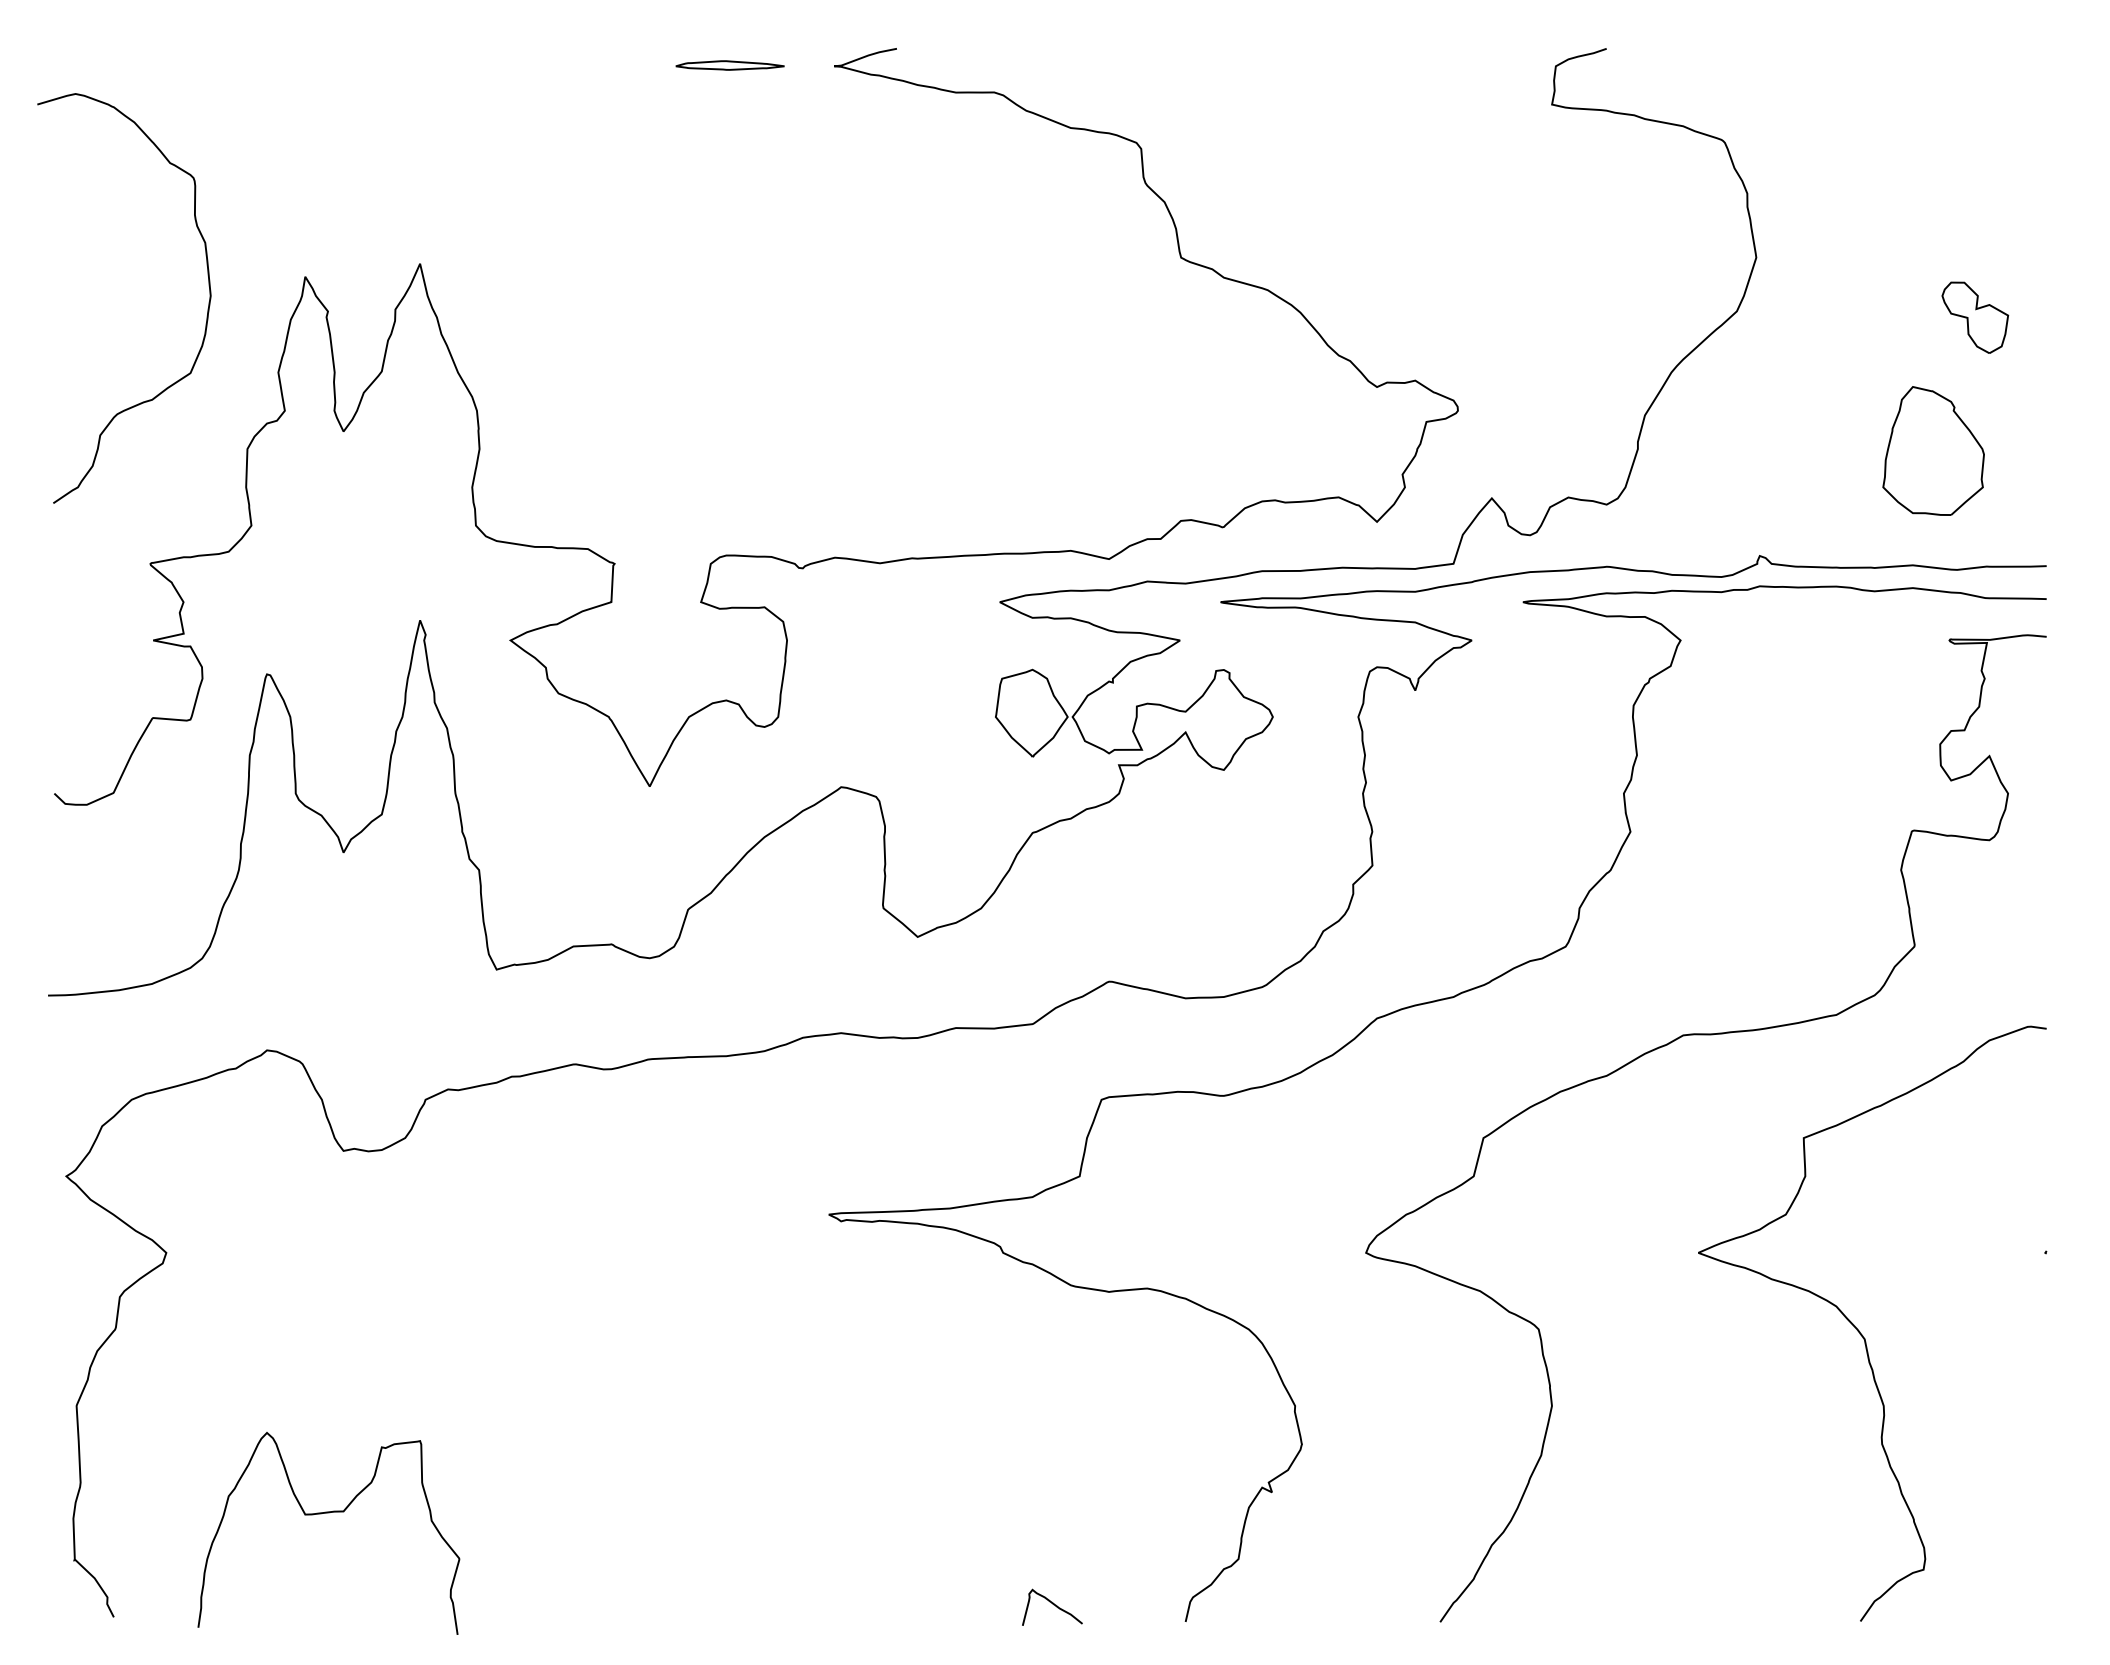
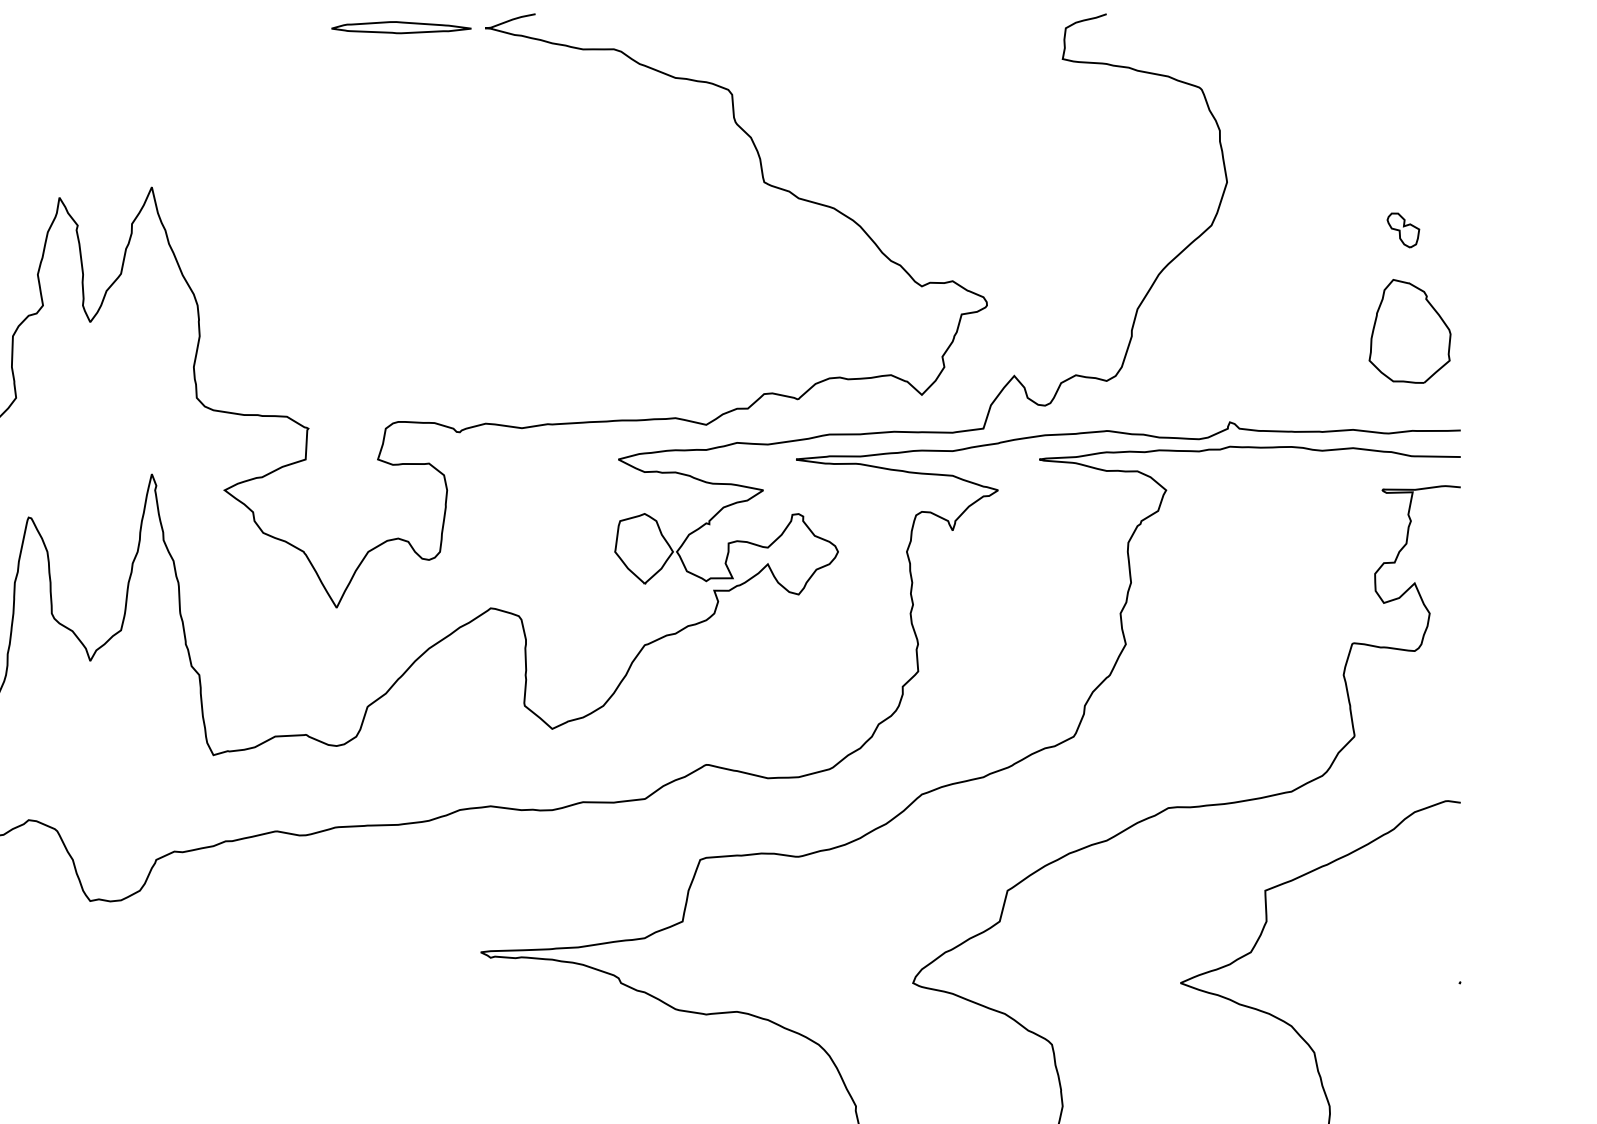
part: (729, 65) -> (400, 27), size x1.6
part: (1975, 317) -> (1403, 230), size x0.6
part: (1933, 450) -> (1409, 331), moved

